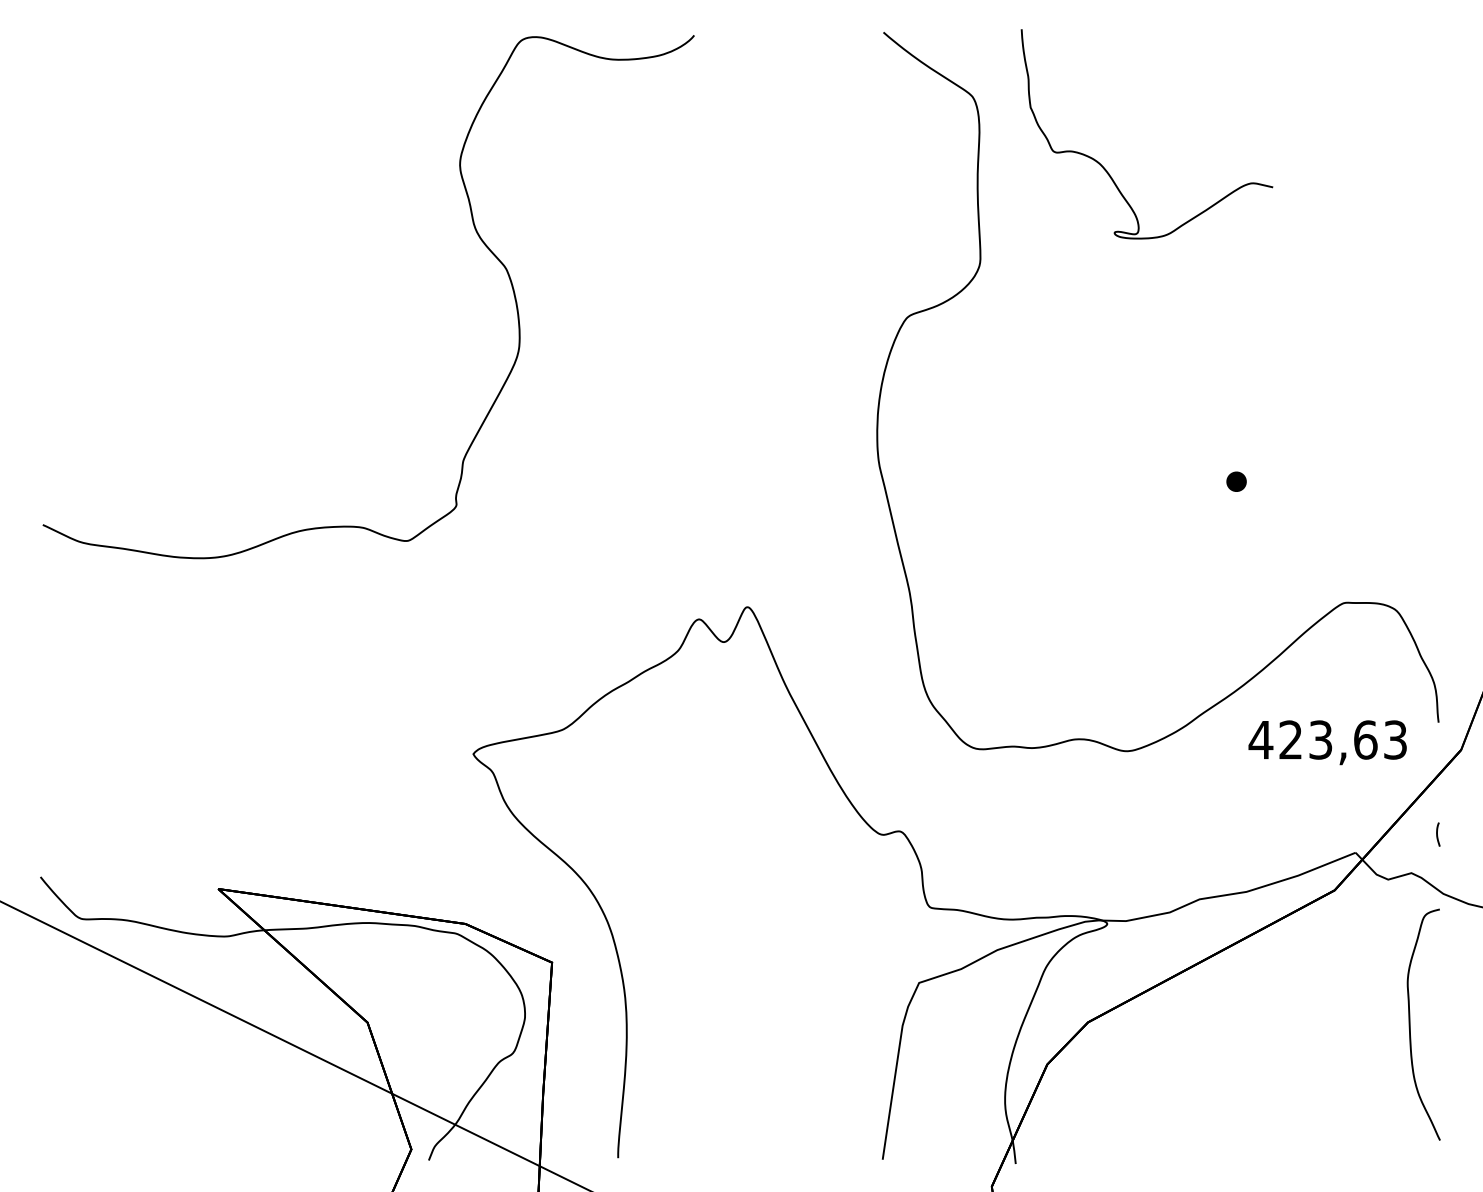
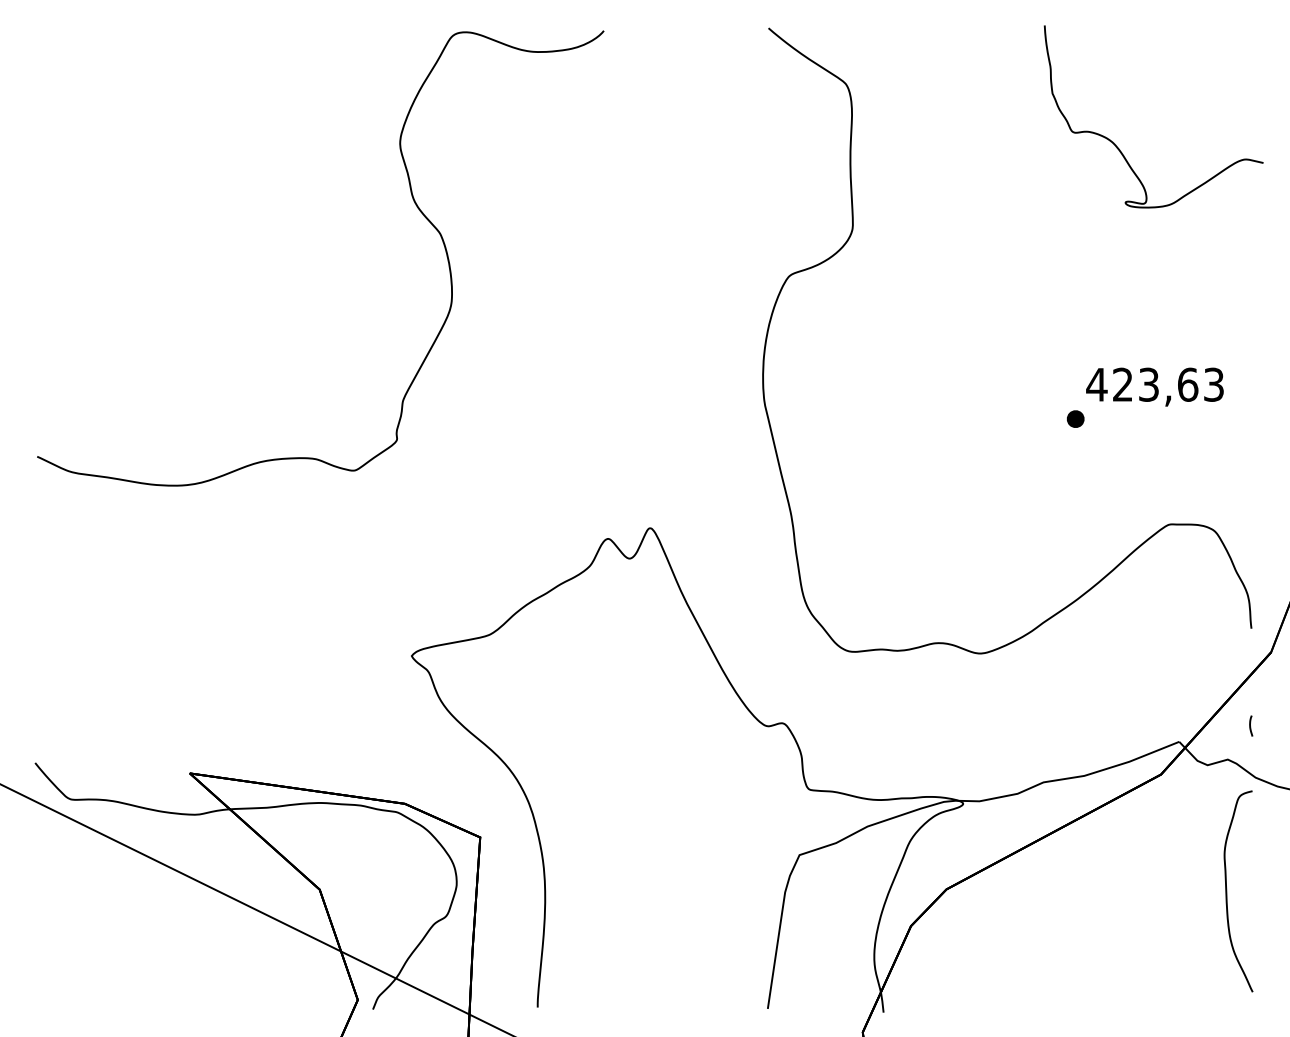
part: (1103, 164) -> (1115, 143), moved
text: (1327, 741) -> (1154, 386), moved

